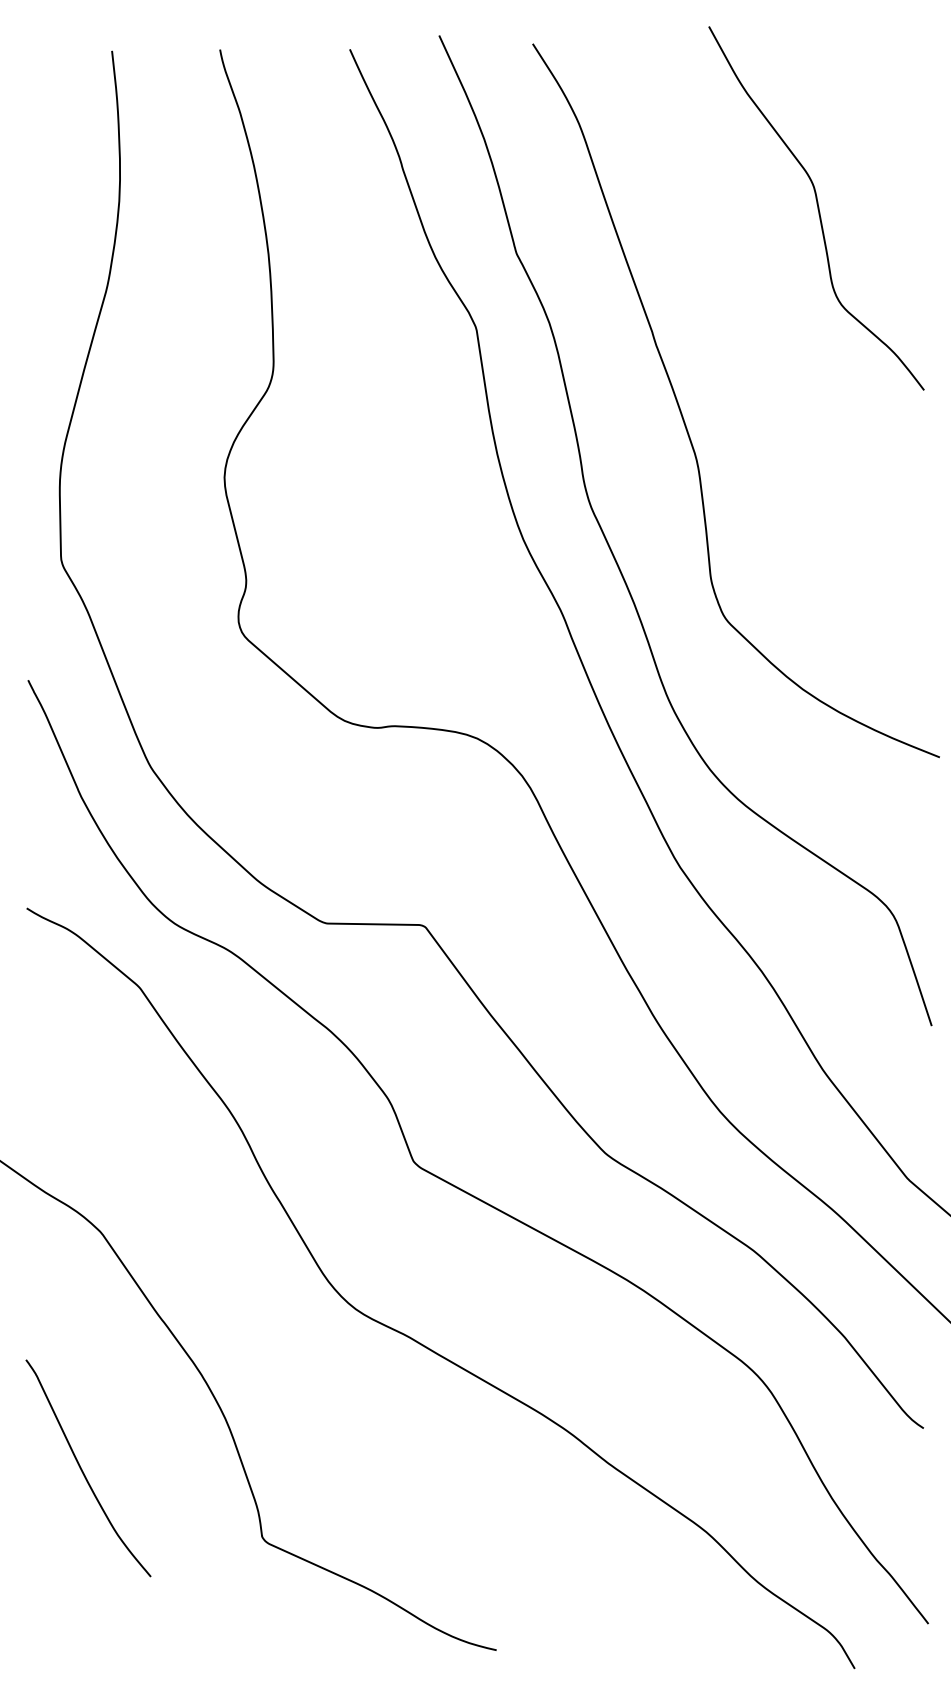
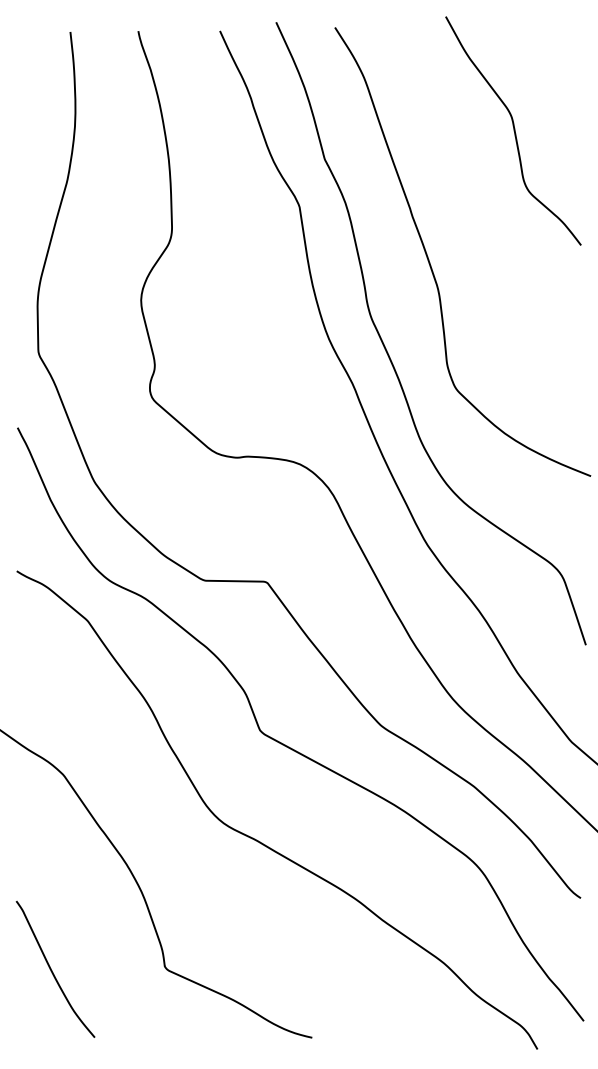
curve: (83, 1470) -> (52, 970), moved

